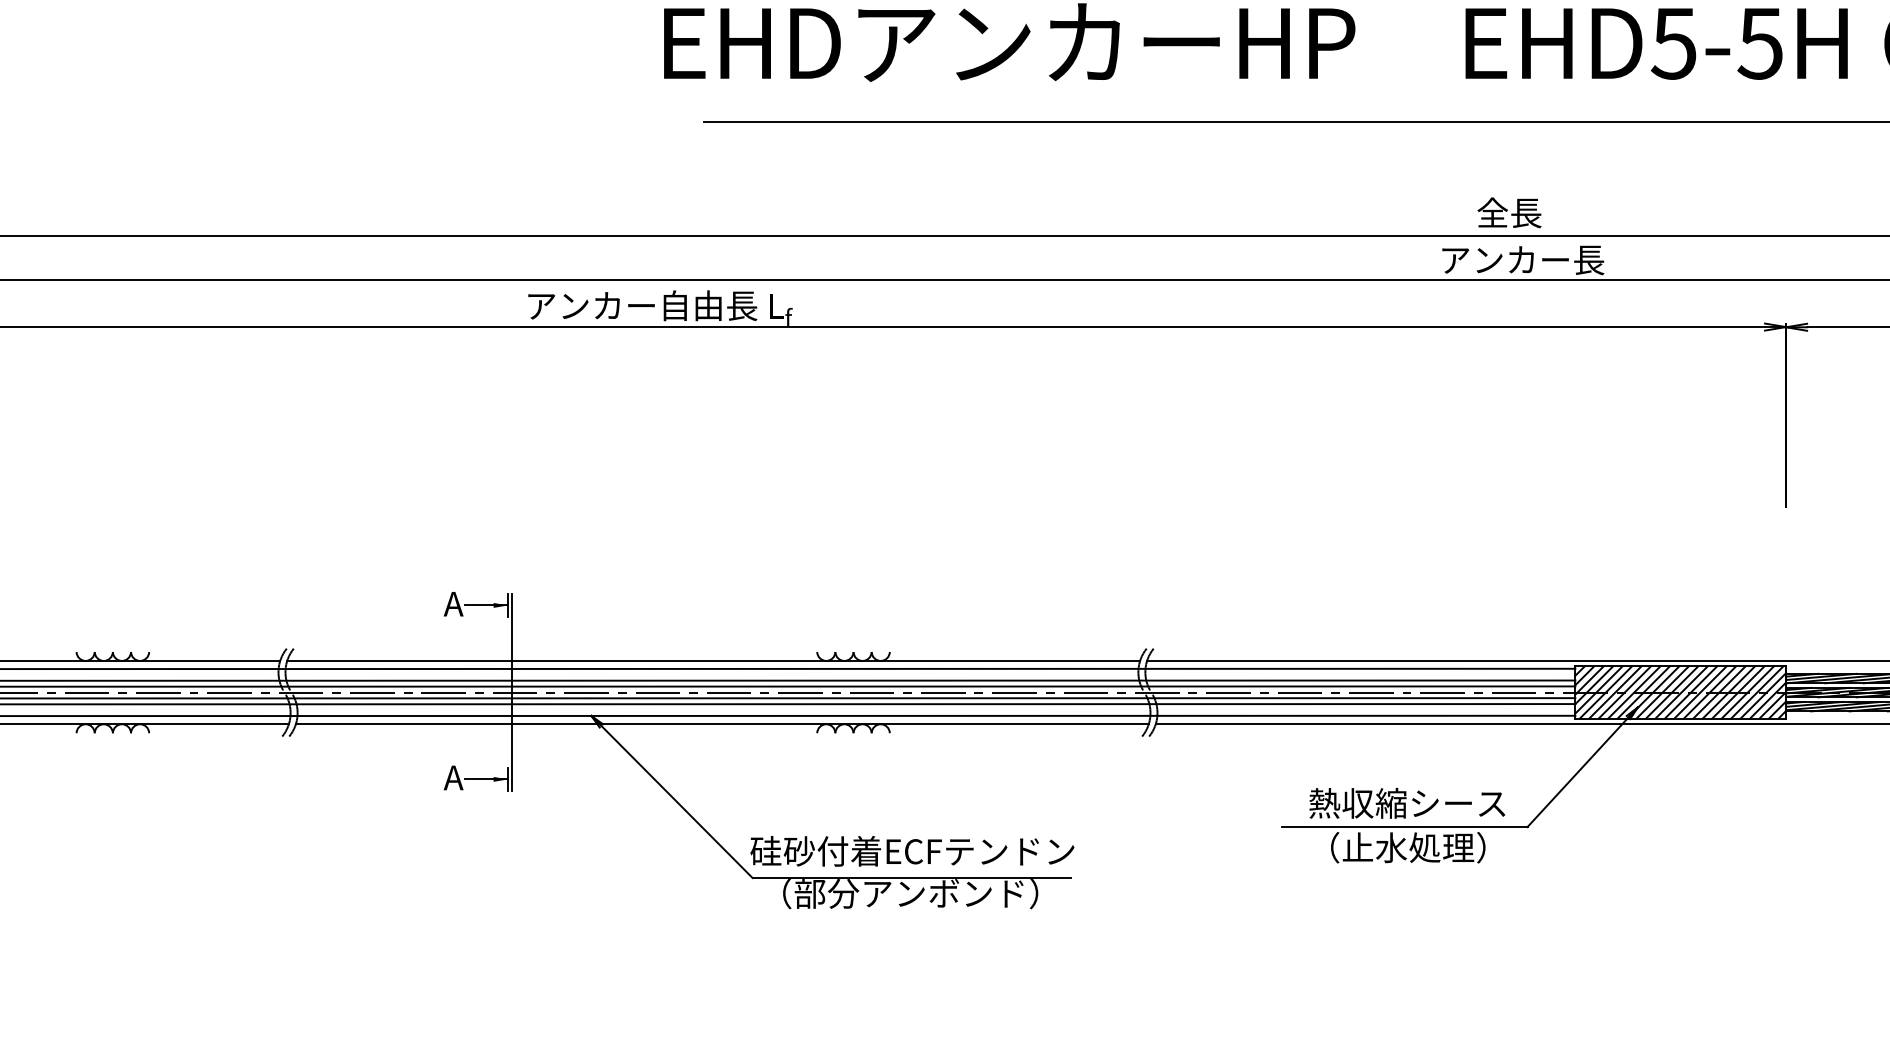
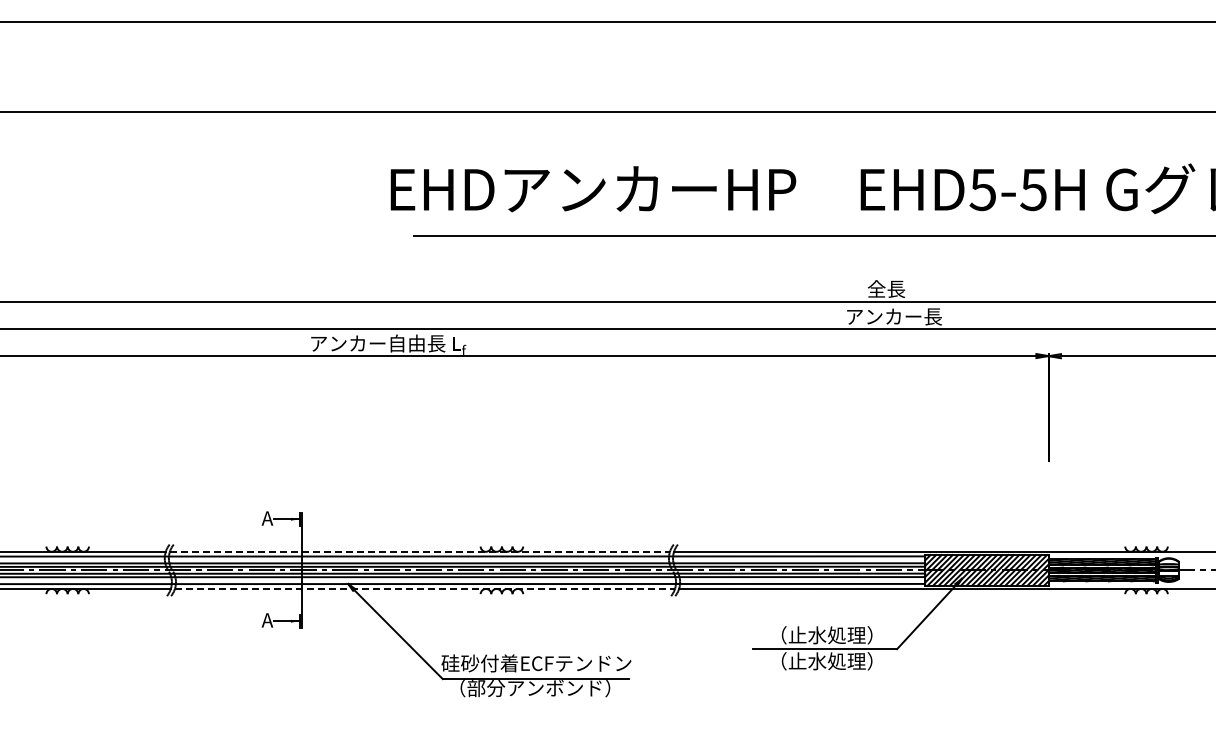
line: (714, 660) -> (420, 551), solid -> dashed
line: (723, 723) -> (425, 588), solid -> dashed
text: (1407, 803) -> (826, 635), 熱収縮シース -> （止水処理）

